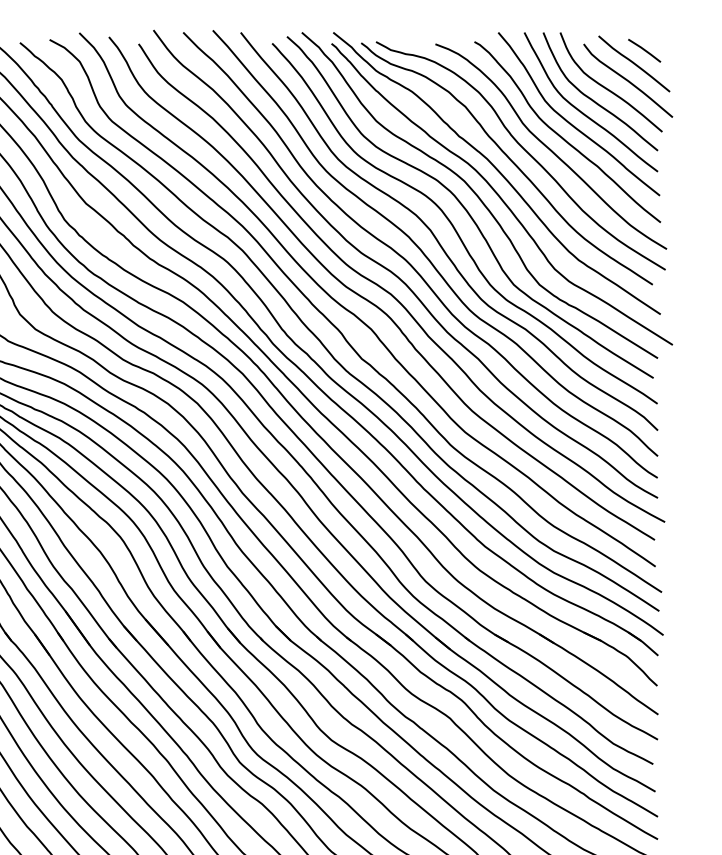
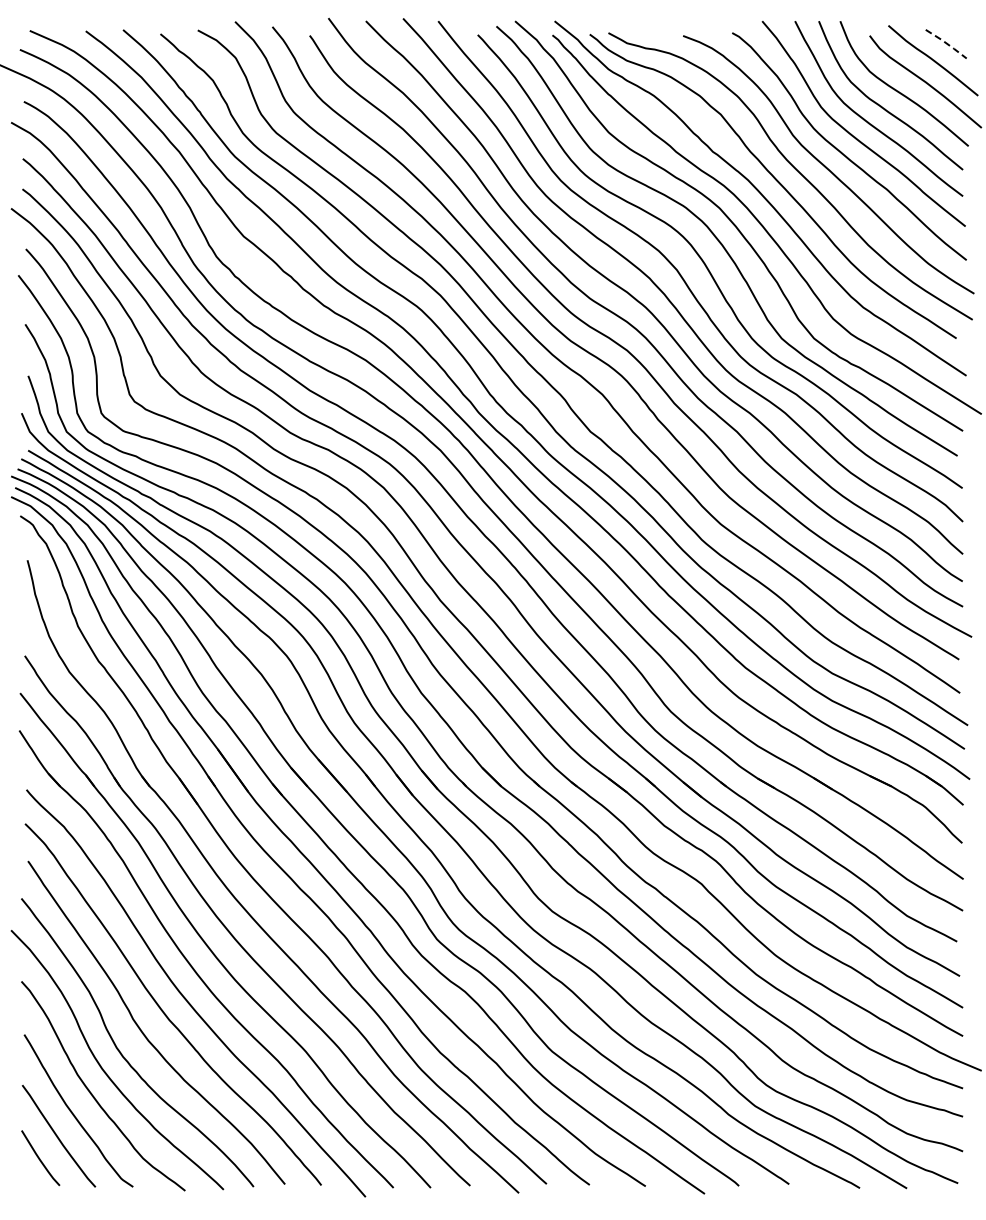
line: (645, 50) -> (947, 43), solid -> dashed

